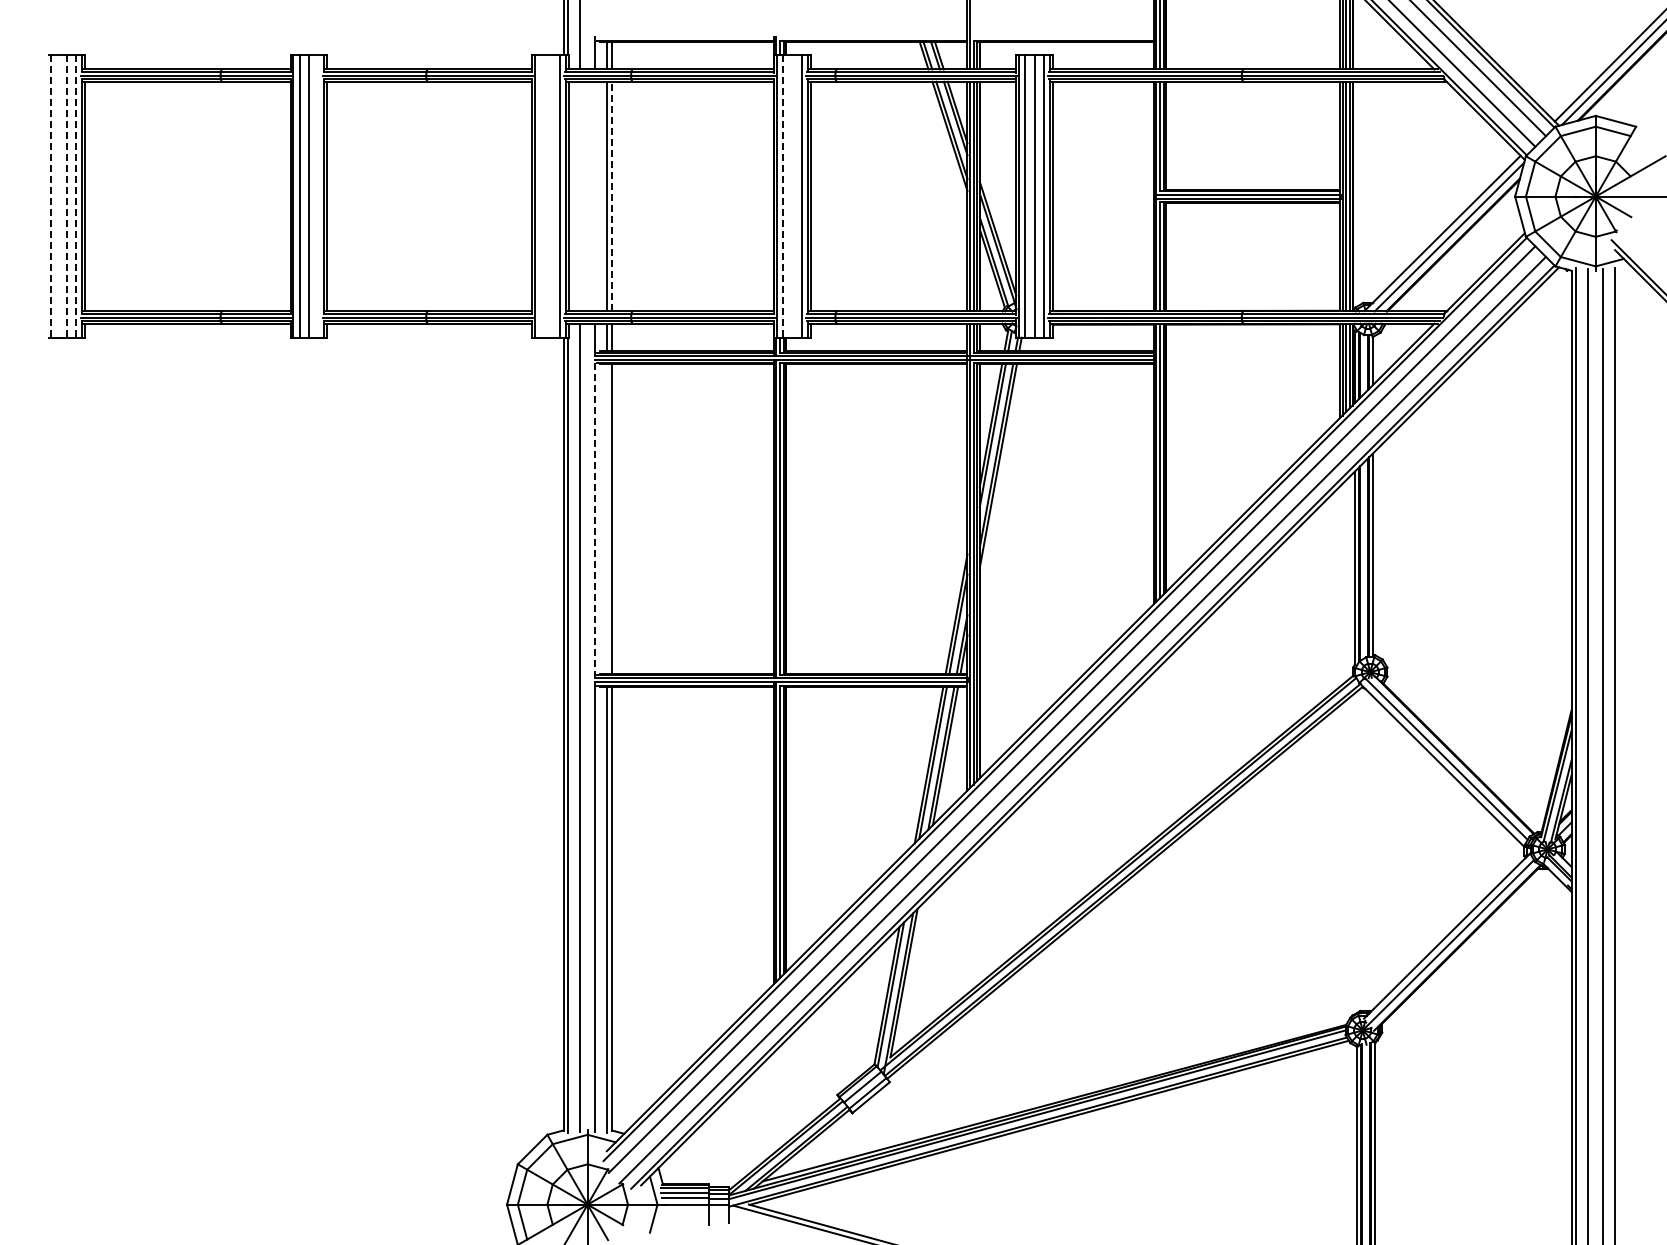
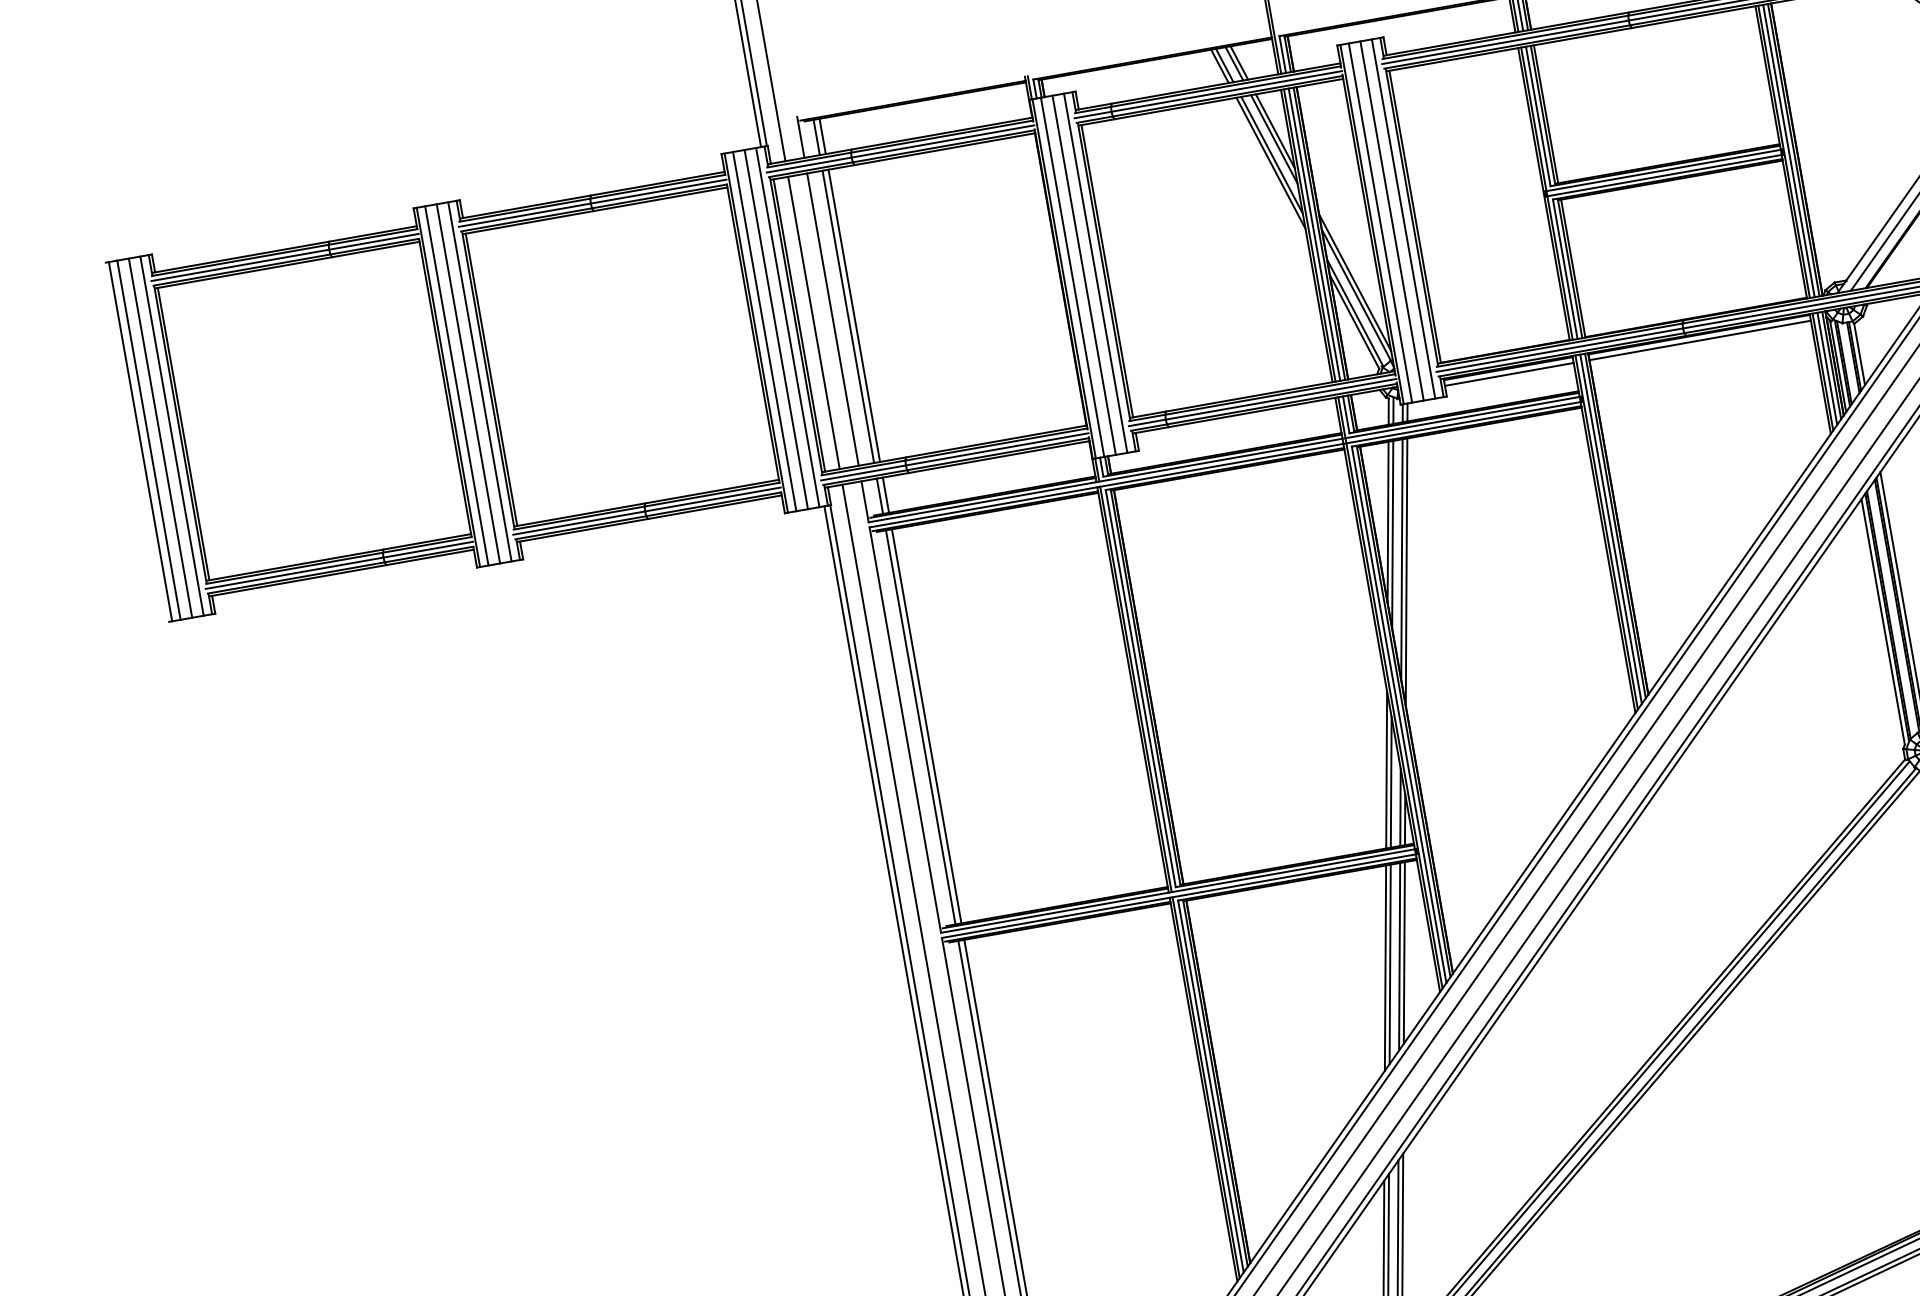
line: (57, 196) -> (148, 440), added
line: (317, 196) -> (479, 381), added
line: (541, 196) -> (764, 331), added
line: (550, 196) -> (776, 329), added
line: (580, 196) -> (814, 322), added
line: (595, 196) -> (833, 319), added
line: (611, 196) -> (853, 315), dashed -> solid
line: (792, 196) -> (1084, 275), added
line: (51, 197) -> (141, 442), dashed -> solid
line: (66, 197) -> (160, 439), dashed -> solid
line: (75, 197) -> (171, 437), dashed -> solid
line: (783, 197) -> (1072, 278), dashed -> solid
line: (1253, 328) -> (1700, 339), added
line: (1102, 329) -> (1508, 374), added
line: (595, 518) -> (905, 729), dashed -> solid
line: (607, 519) -> (921, 727), added

